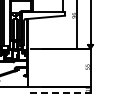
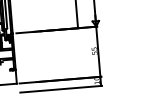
line: (60, 93) -> (61, 89), dashed -> solid

